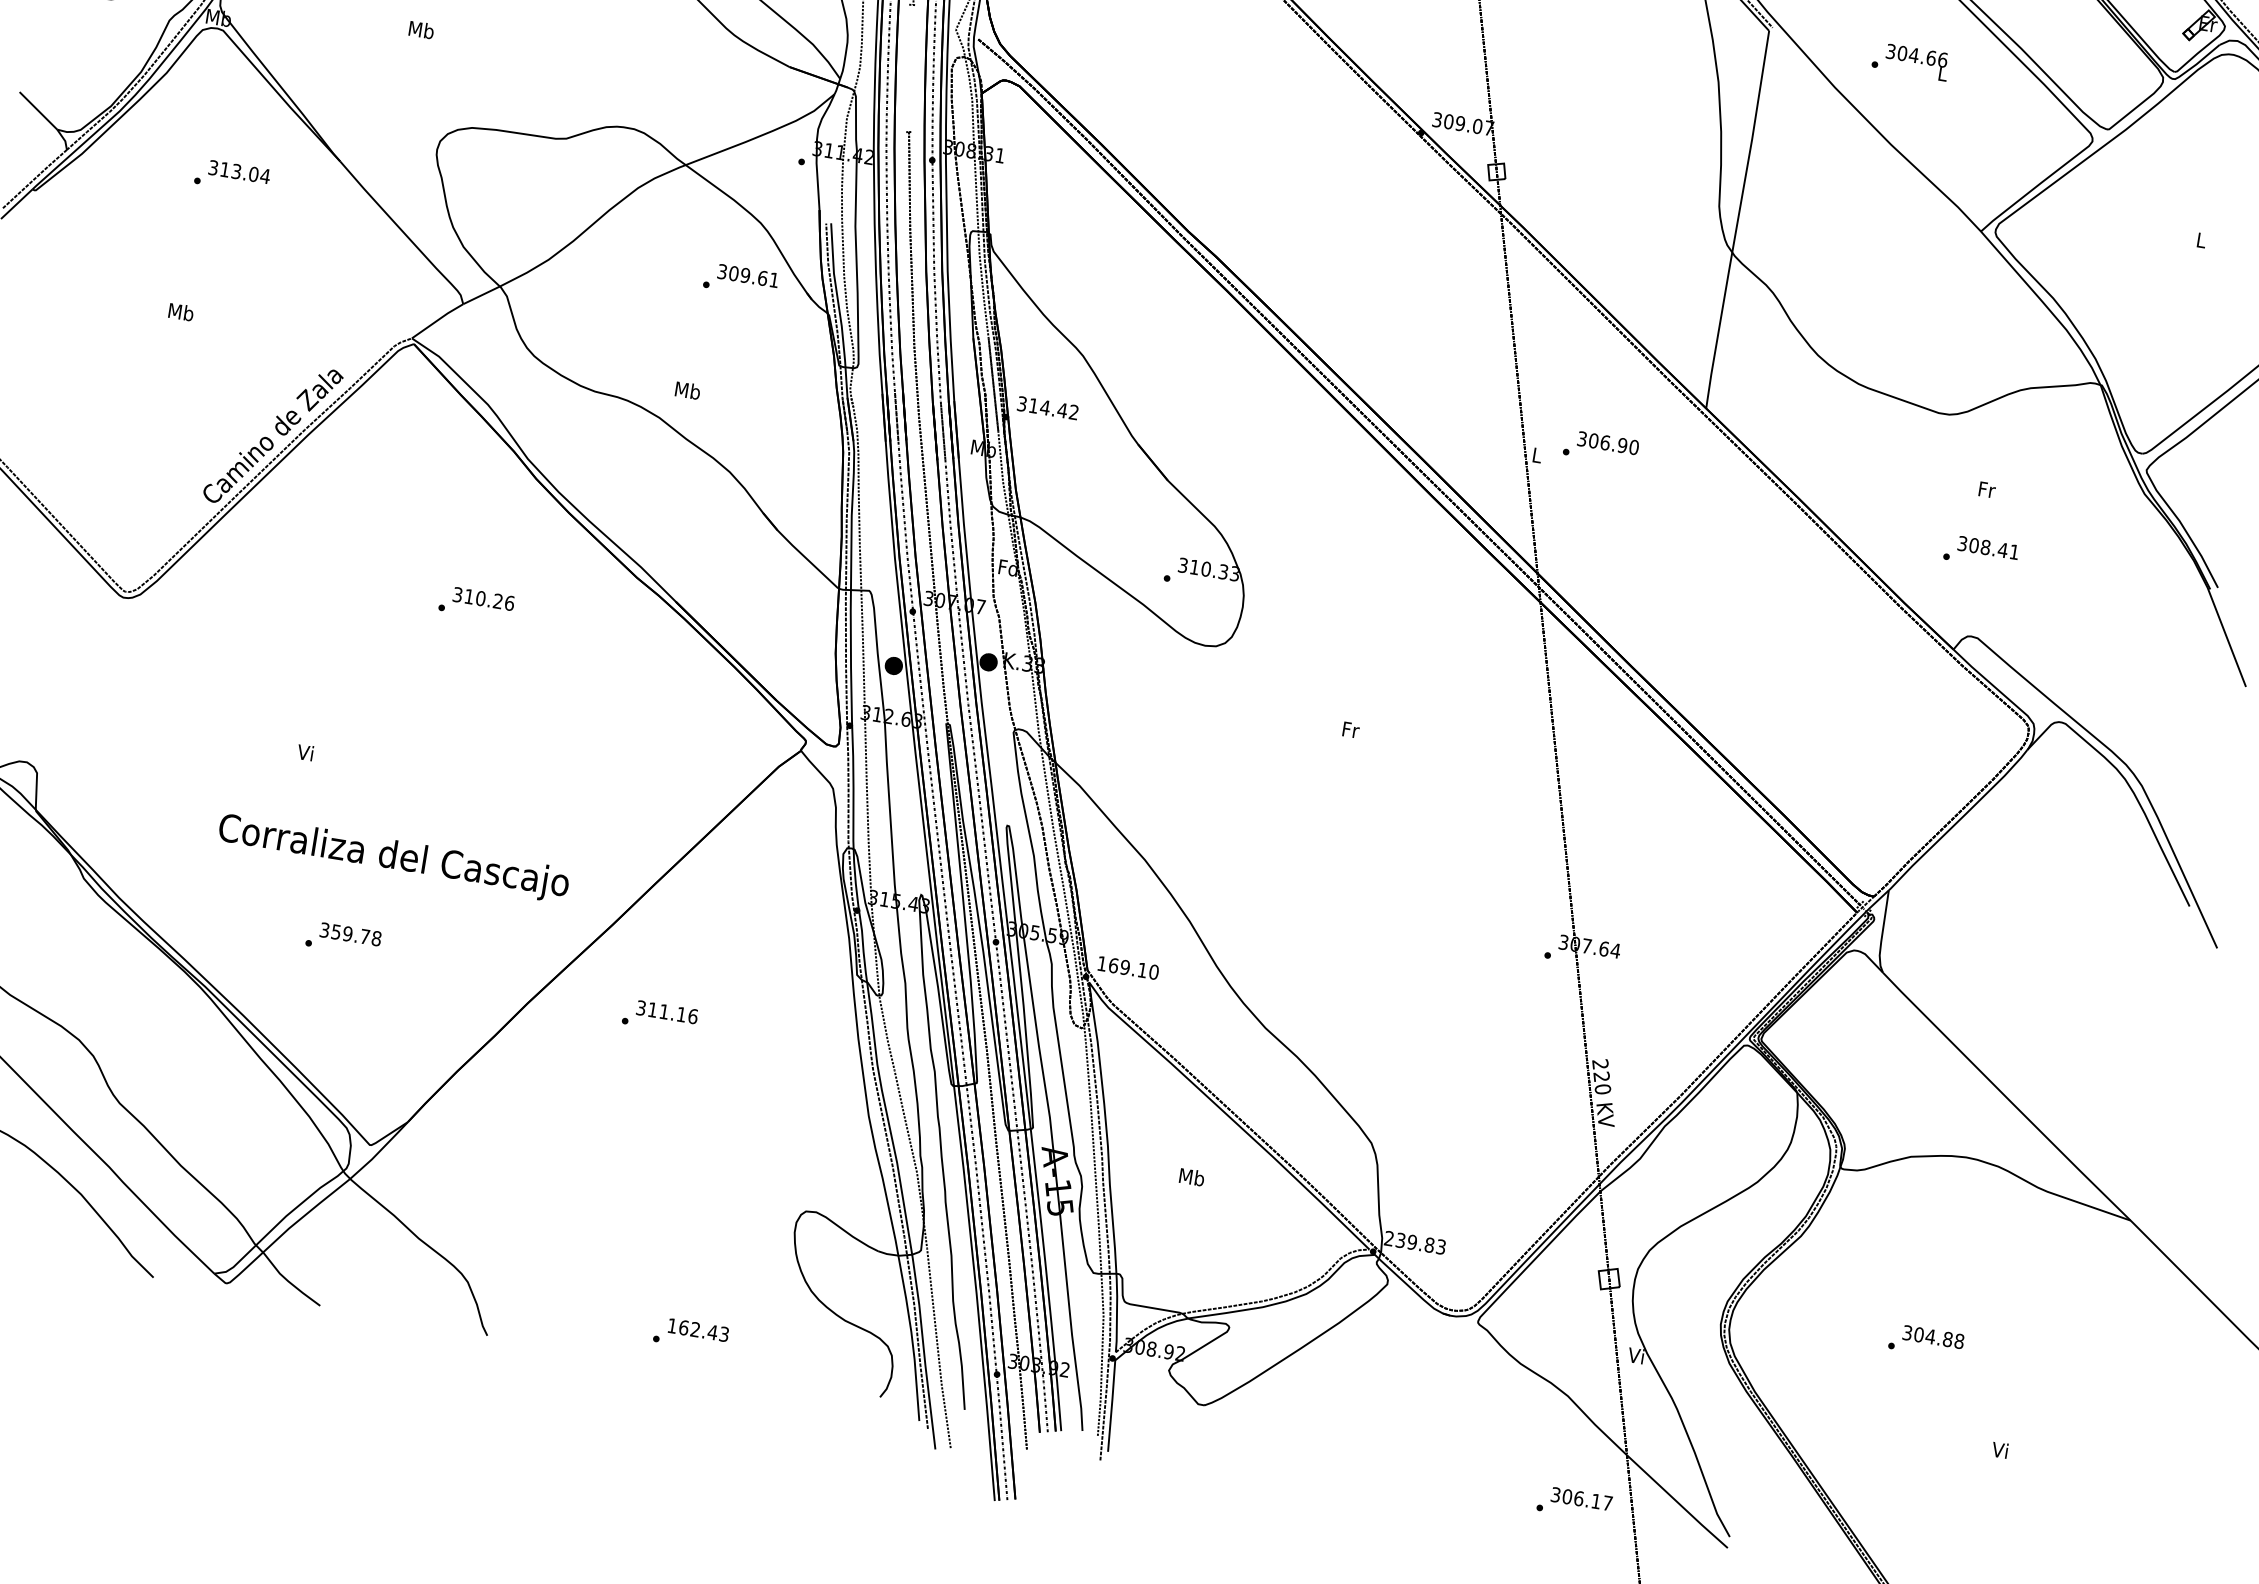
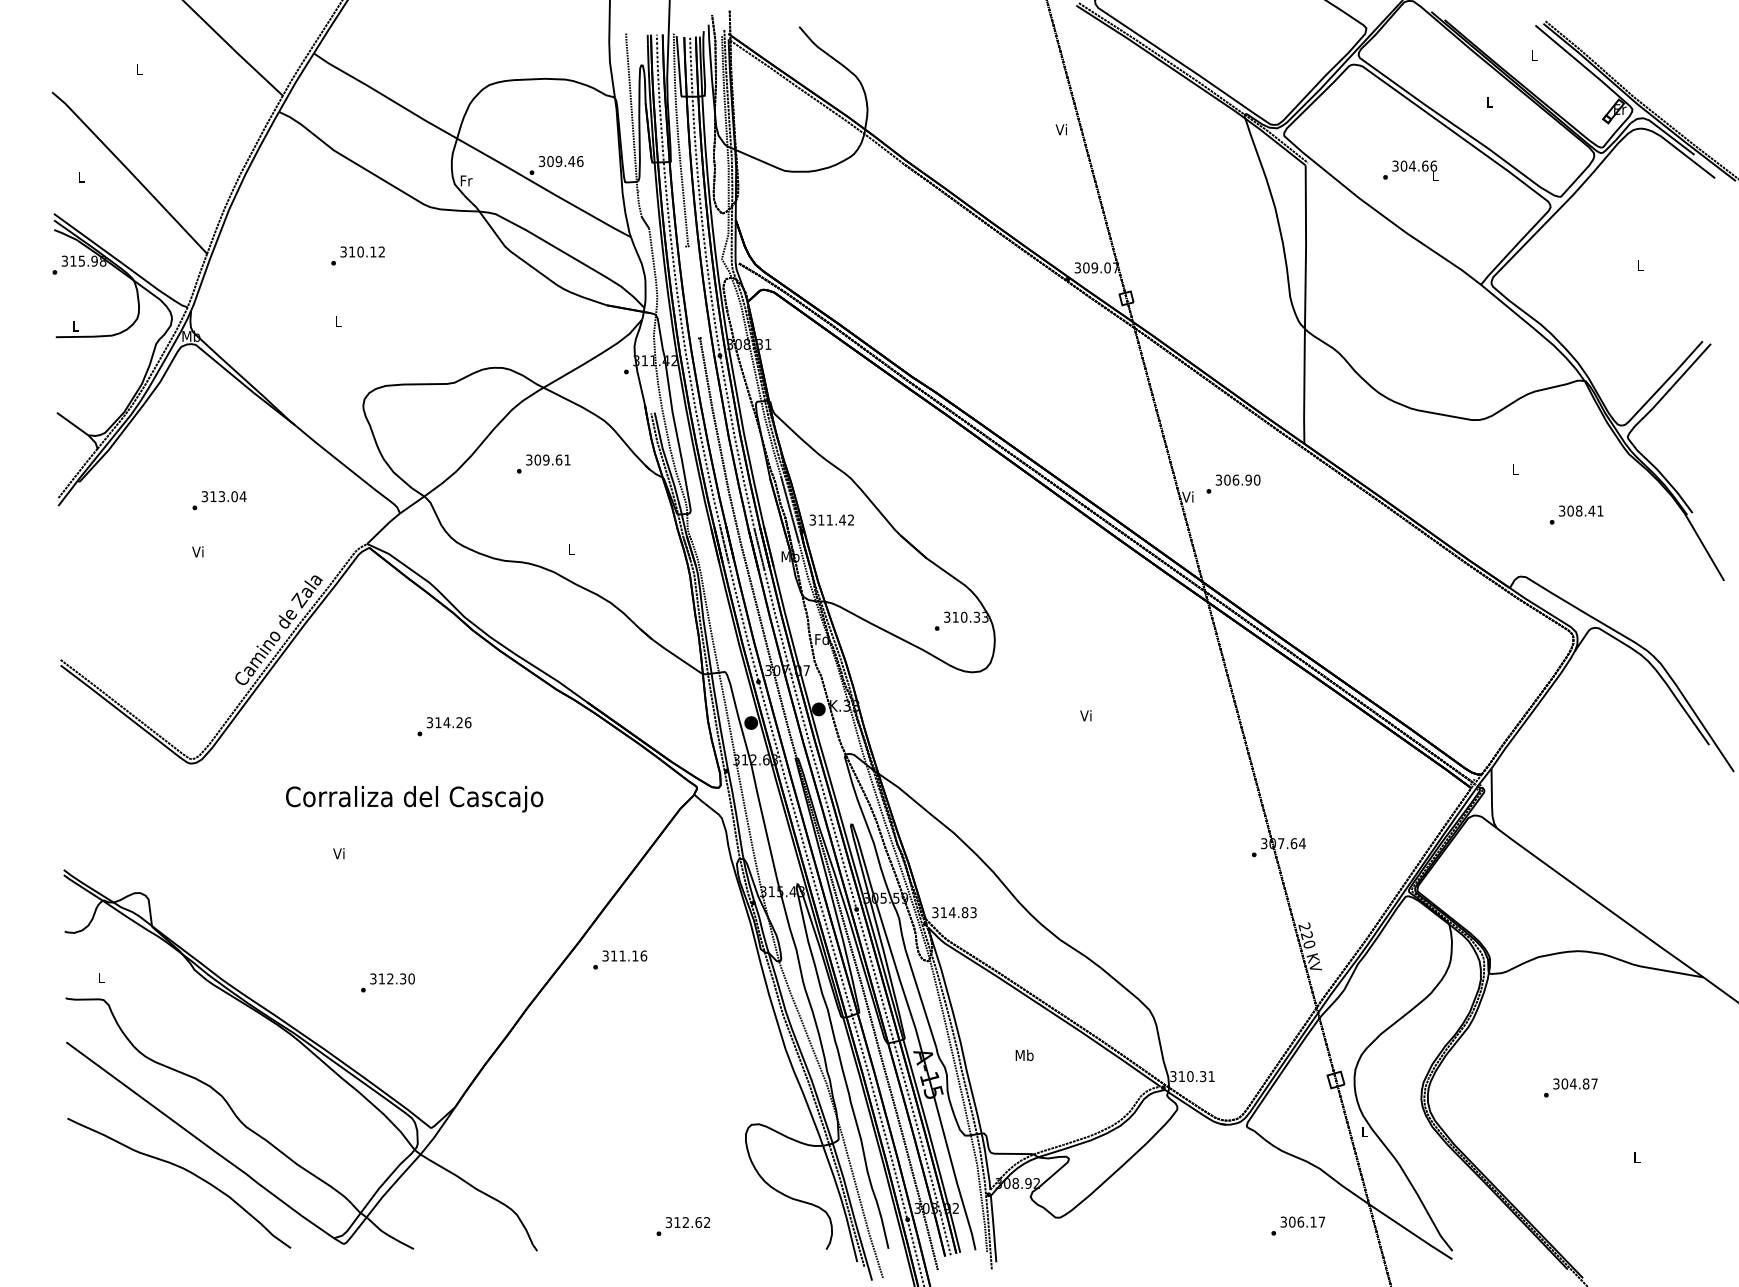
text: (421, 30) -> (338, 321), Mb -> L
text: (232, 176) -> (219, 500), moved
text: (740, 279) -> (543, 463), moved
text: (181, 311) -> (198, 551), Mb -> Vi
text: (688, 389) -> (571, 548), Mb -> L
text: (1044, 406) -> (829, 519), 314.42 -> 311.42
text: (1535, 454) -> (1187, 496), L -> Vi
text: (1987, 489) -> (1515, 469), Fr -> L
text: (1981, 551) -> (1576, 514), moved
text: (480, 598) -> (446, 722), 310.26 -> 314.26
text: (1350, 729) -> (1086, 715), Fr -> Vi
text: (393, 858) -> (414, 799), moved
text: (356, 934) -> (396, 978), 359.78 -> 312.30
text: (1128, 967) -> (954, 912), 169.10 -> 314.83
text: (660, 1016) -> (620, 959), moved
text: (1415, 1242) -> (1192, 1076), 239.83 -> 310.31
text: (697, 1329) -> (687, 1222), 162.43 -> 312.62
text: (1959, 1340) -> (1594, 1083), 304.88 -> 304.87
text: (1635, 1355) -> (1363, 1131), Vi -> L
text: (1998, 1448) -> (1635, 1156), Vi -> L
text: (1573, 1502) -> (1297, 1225), moved

